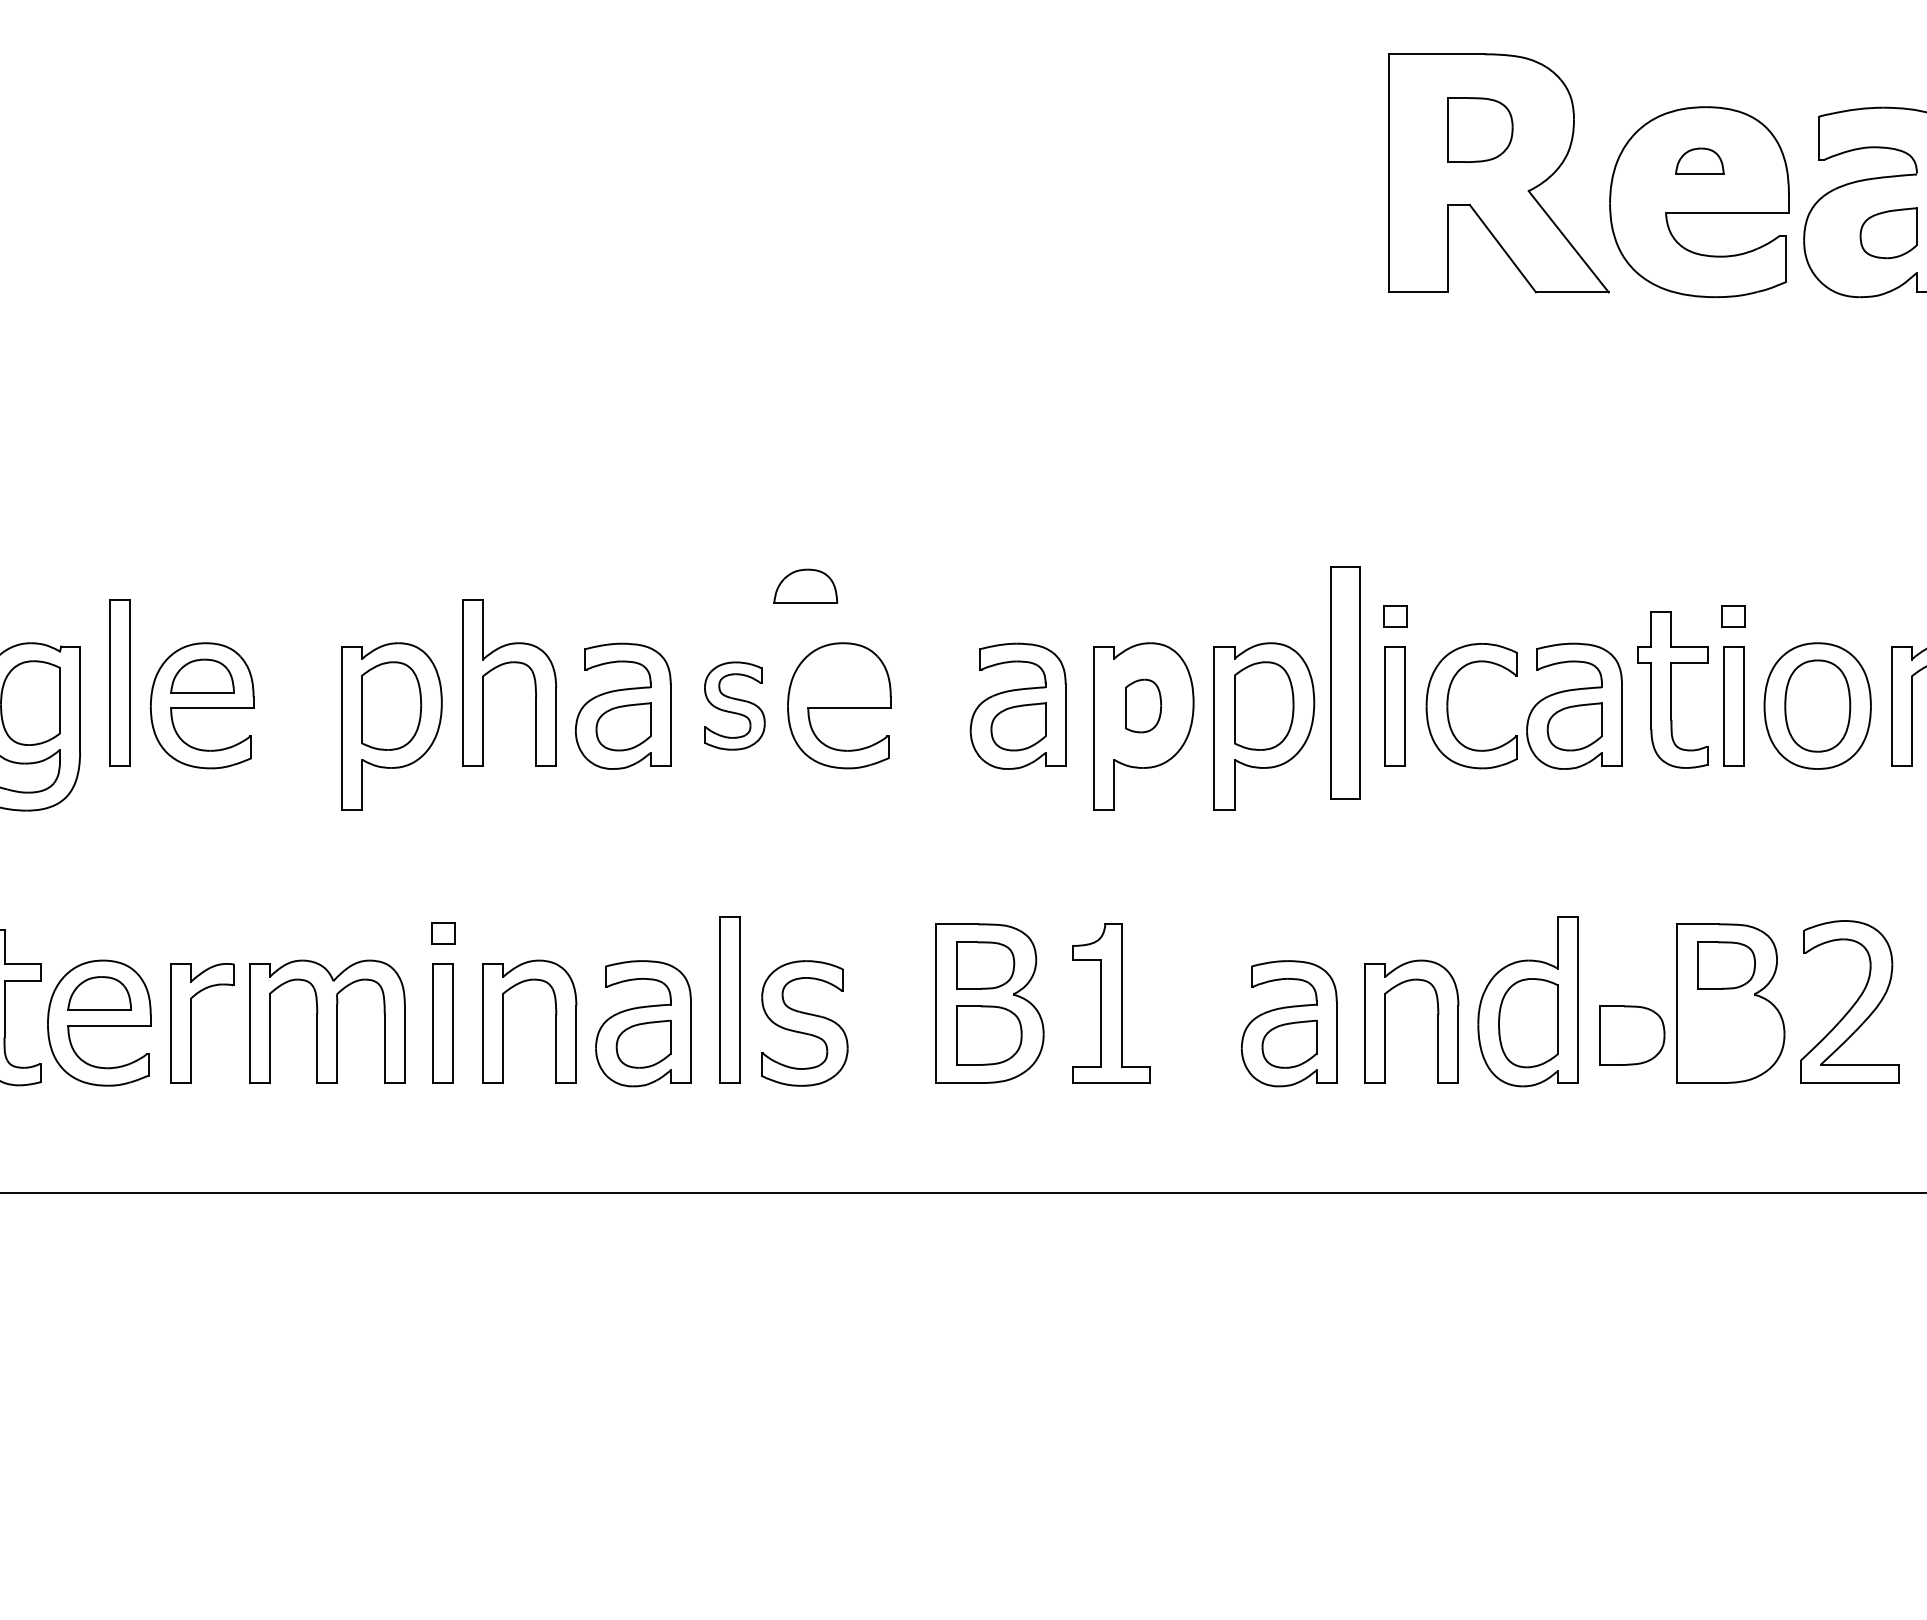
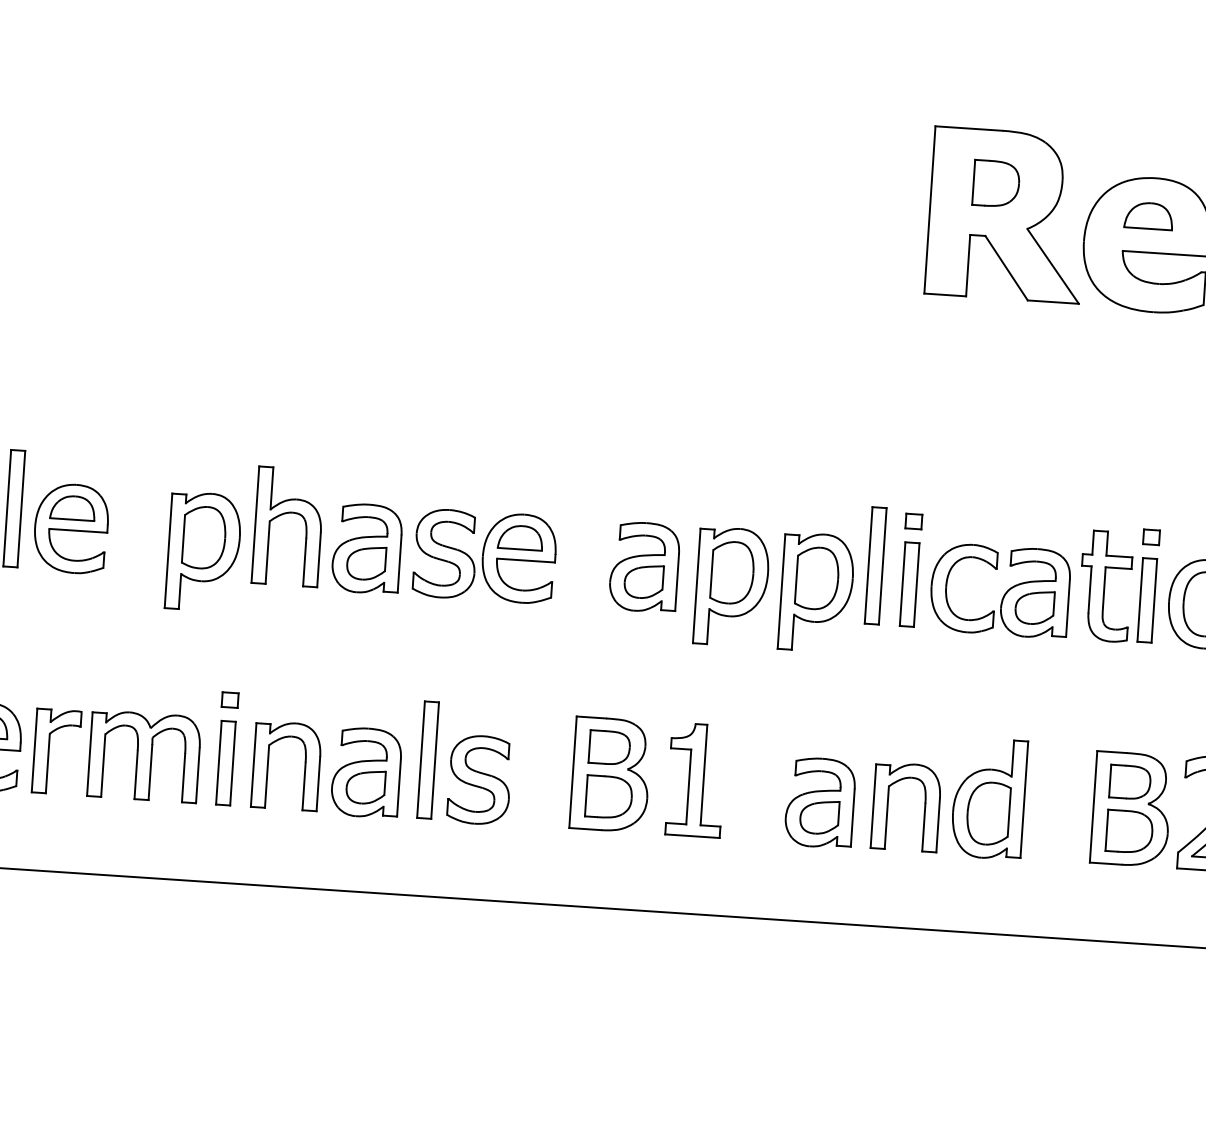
part: (1699, 161) -> (1148, 216), size x1.43
part: (805, 585) -> (520, 537), moved
part: (1345, 682) -> (875, 565), size x0.71
part: (734, 705) -> (445, 553), size x1.43
part: (1143, 705) -> (732, 572), size x1.67
part: (1632, 1035) -> (1129, 831), moved

